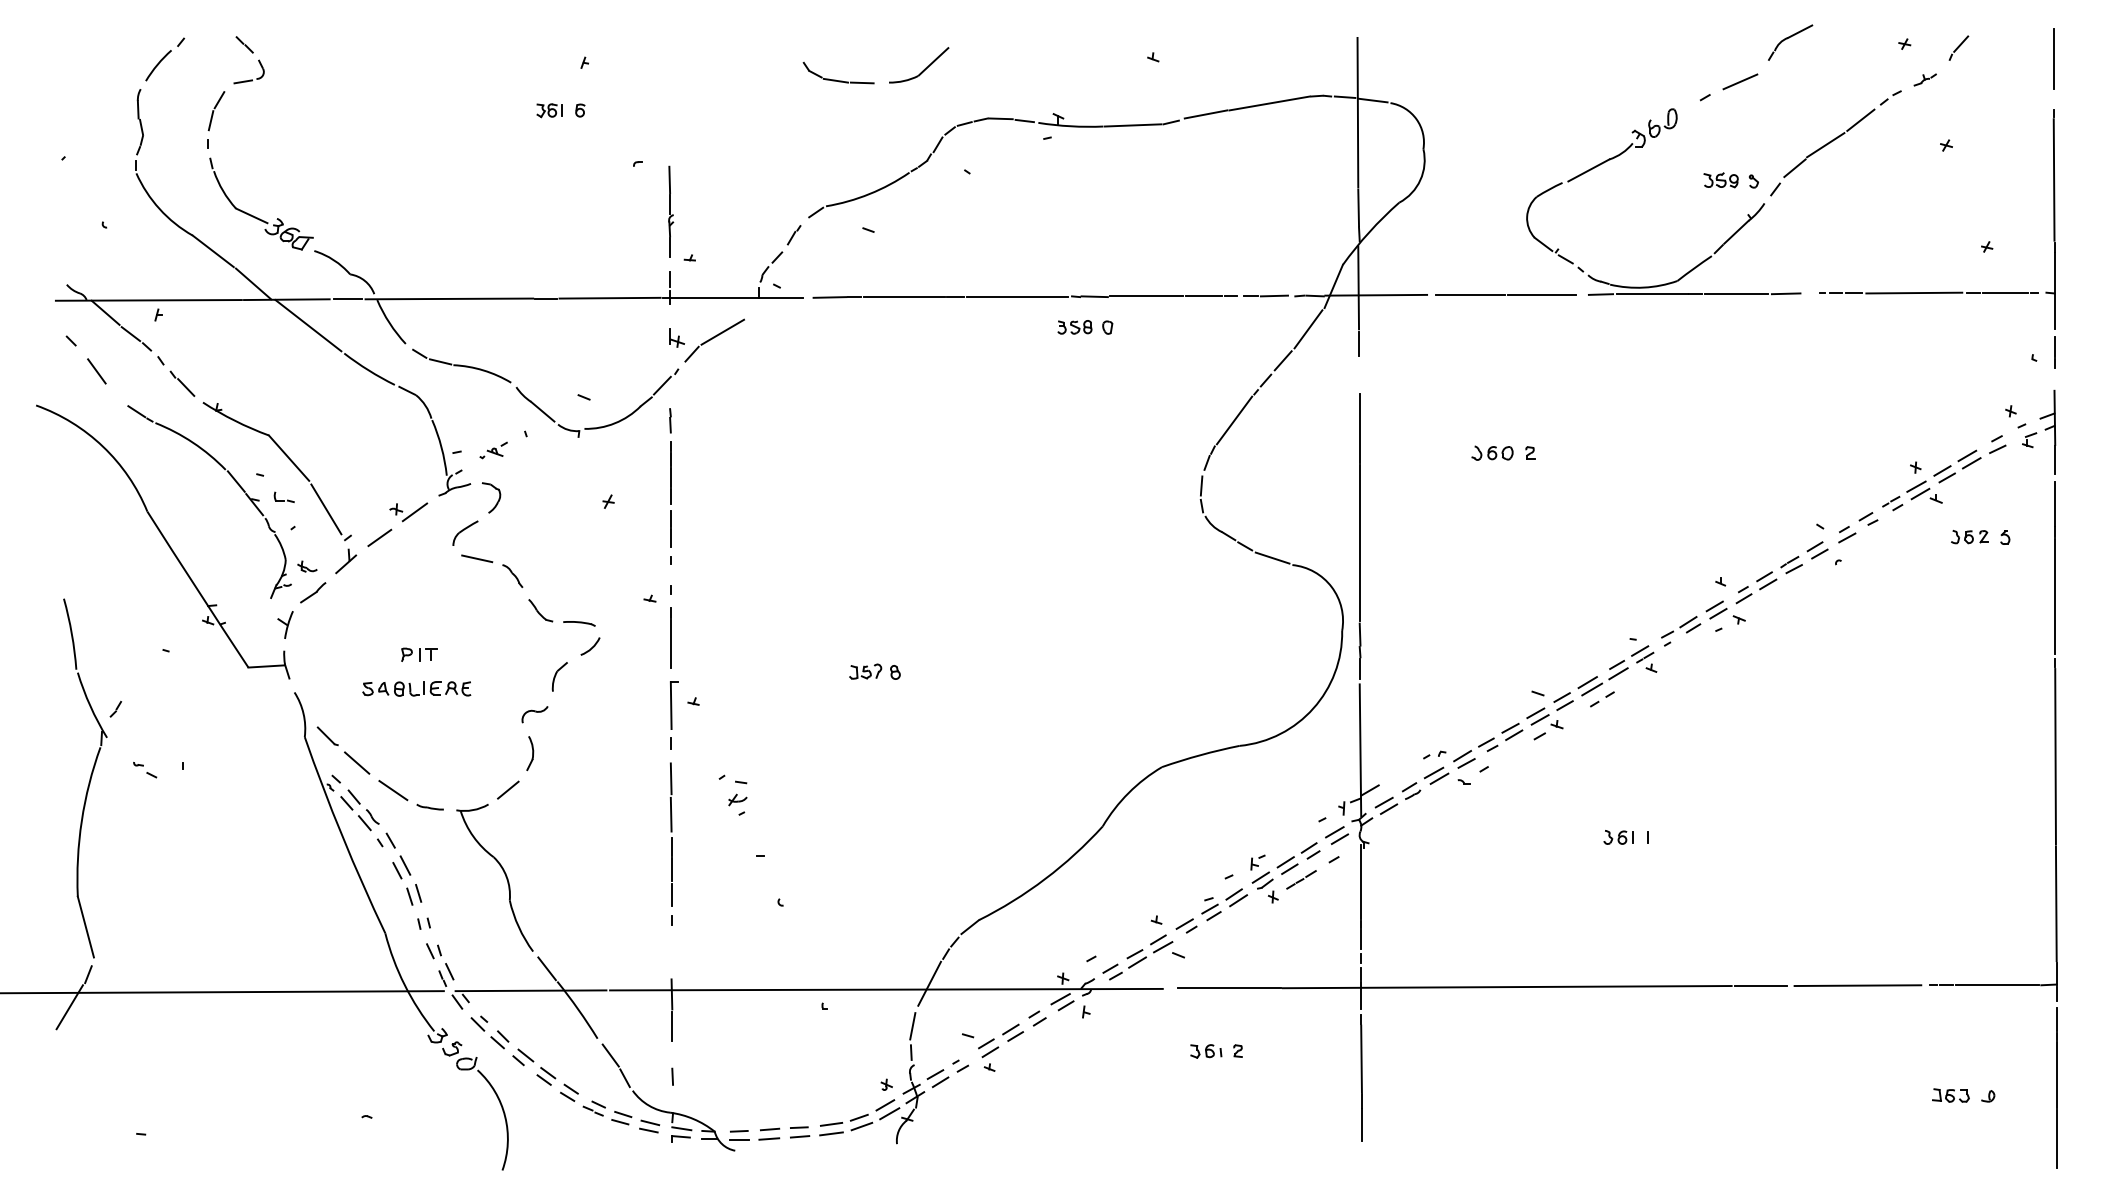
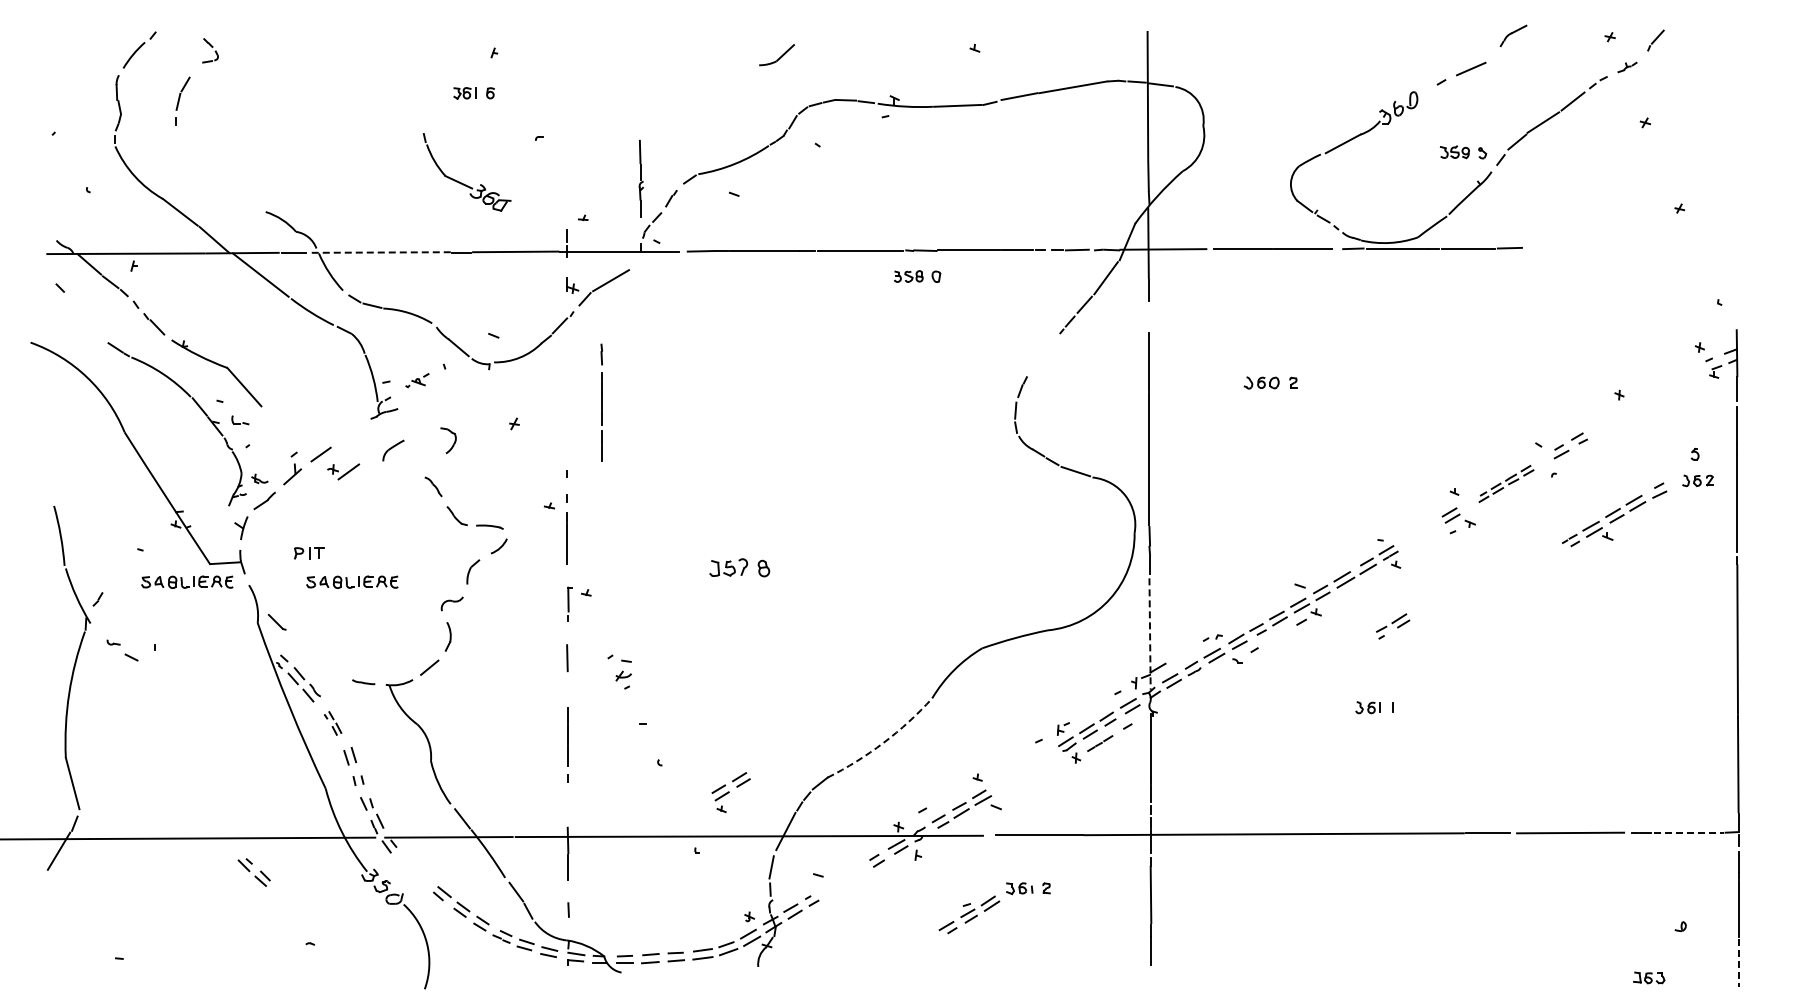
part: (1790, 42) -> (1513, 35), size x0.7
line: (2054, 58) -> (1736, 49), removed
part: (248, 59) -> (210, 50), size x0.6
part: (918, 64) -> (776, 54), size x0.7
part: (838, 72) -> (708, 61), removed
part: (670, 211) -> (640, 178), moved
part: (254, 216) -> (461, 182), moved
part: (1937, 291) -> (1637, 246), removed
line: (448, 298) -> (379, 252), solid -> dashed
line: (96, 371) -> (81, 313), removed
line: (1234, 420) -> (1043, 355), removed
part: (1944, 472) -> (1614, 514), moved
line: (670, 477) -> (601, 402), moved
part: (491, 497) -> (448, 440), moved
line: (325, 509) -> (275, 430), removed
part: (408, 511) -> (343, 471), moved
part: (1969, 536) -> (1697, 480), moved
line: (477, 559) -> (403, 472), removed
part: (1782, 572) -> (1506, 483), size x0.7
part: (1681, 631) -> (1393, 626), moved
part: (419, 654) -> (309, 553), moved
part: (874, 671) -> (739, 567), size x1.4
part: (221, 688) -> (187, 581), added
part: (1602, 698) -> (1354, 590), removed
part: (673, 715) -> (569, 604), size x0.6
line: (1360, 750) -> (1150, 634), solid -> dashed
line: (356, 762) -> (301, 644), removed
part: (144, 769) -> (122, 650), size x1.6
line: (393, 791) -> (332, 668), removed
line: (671, 814) -> (567, 688), removed
part: (393, 856) -> (332, 723), size x0.6
arc: (1045, 878) -> (883, 742), solid -> dashed
part: (1211, 910) -> (969, 914), moved
line: (1997, 985) -> (1688, 832), solid -> dashed
part: (489, 1032) -> (253, 872), moved
part: (1000, 1047) -> (730, 792), moved
part: (1951, 1095) -> (1649, 977), moved
line: (2057, 1140) -> (1739, 963), solid -> dashed

